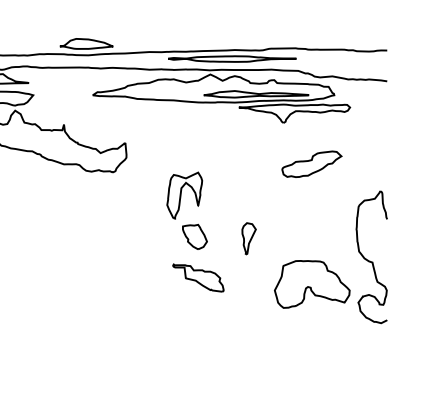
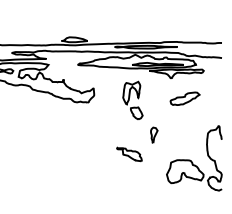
part: (186, 208) -> (132, 99), moved
part: (331, 257) -> (194, 158), moved

